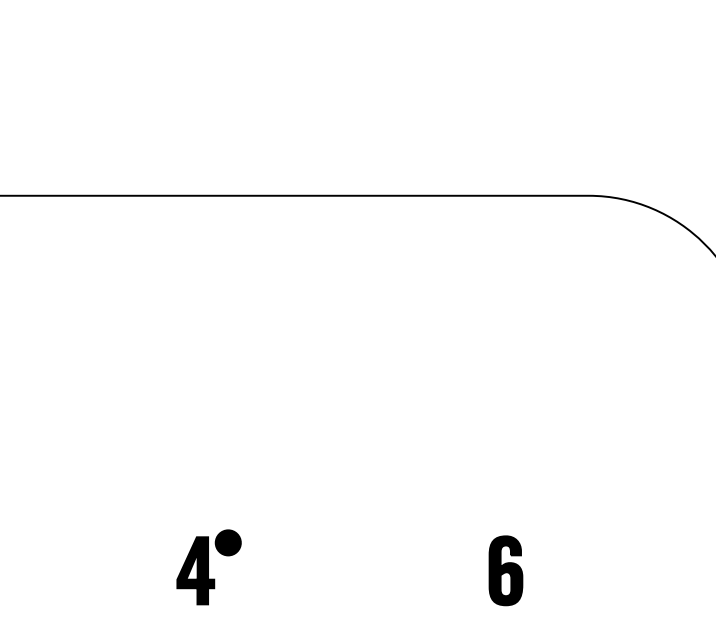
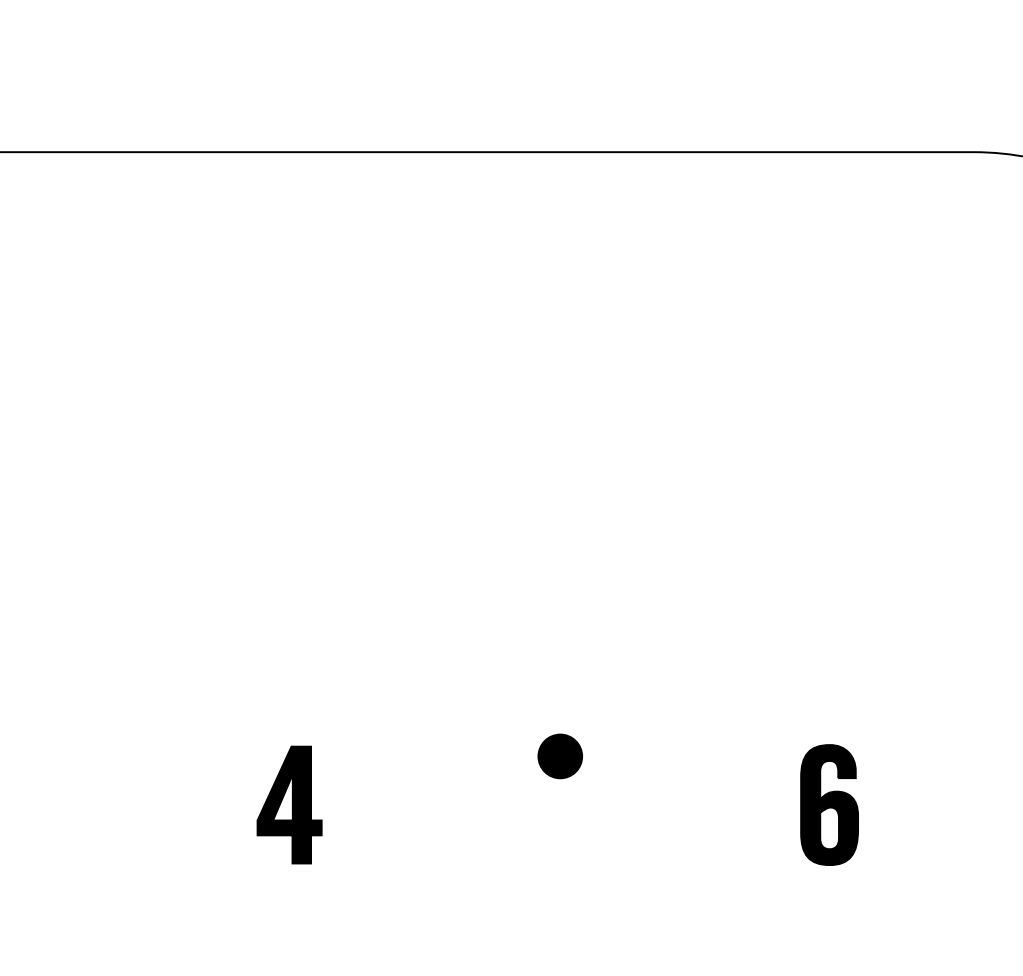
part: (227, 542) -> (558, 755), moved

